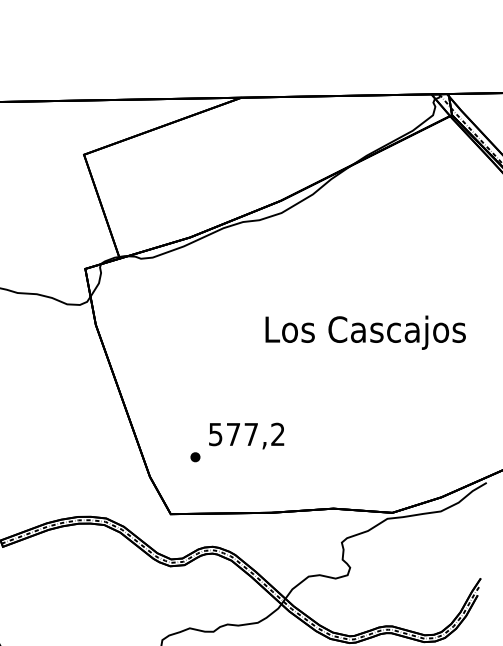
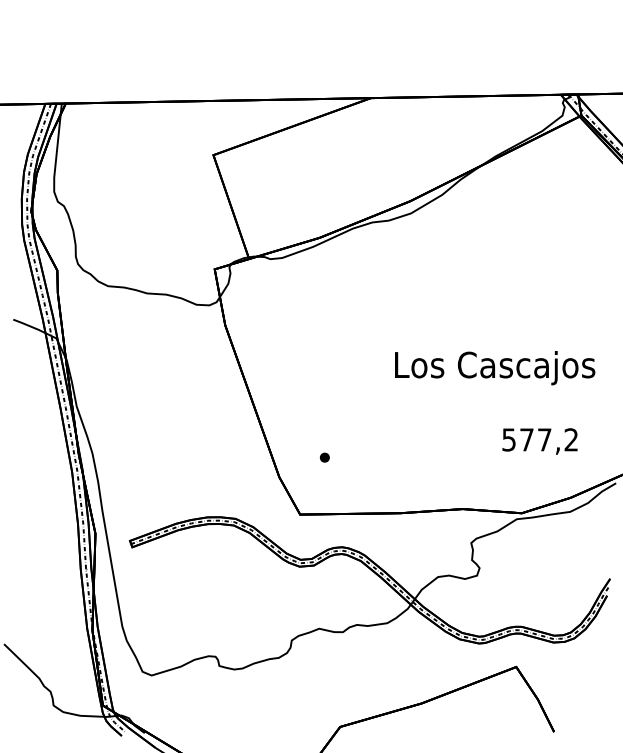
text: (366, 333) -> (495, 368), moved
text: (246, 436) -> (539, 441), moved

